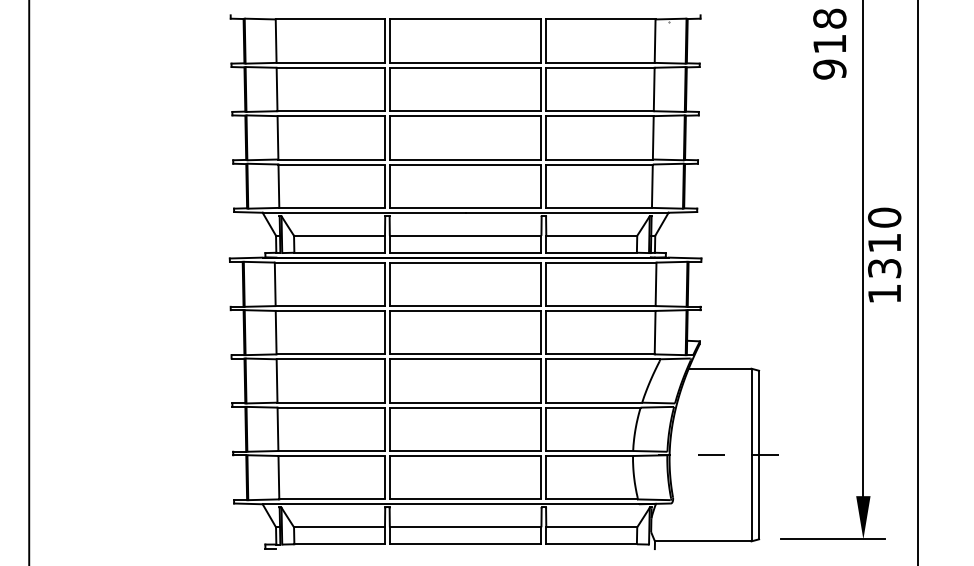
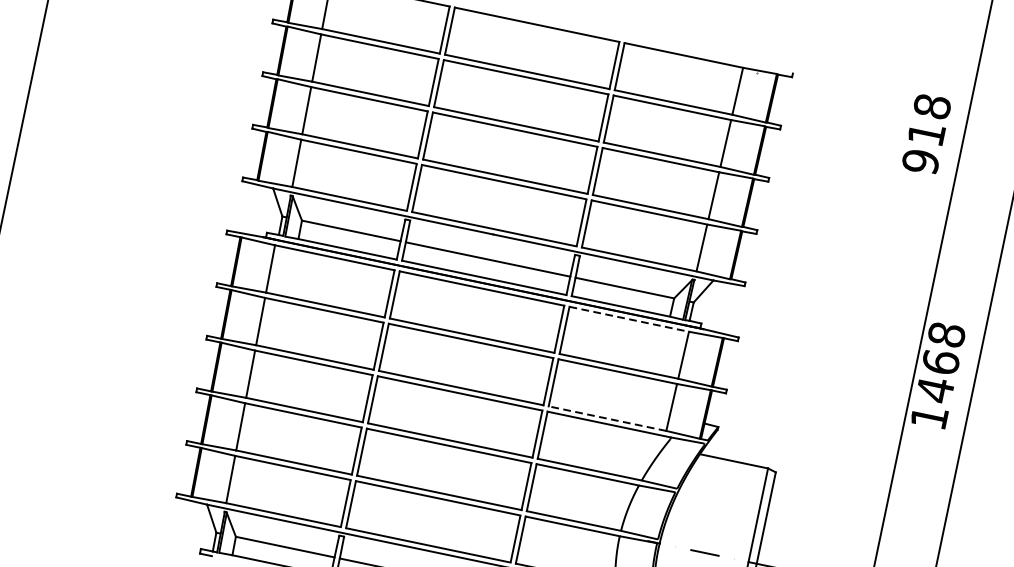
text: (884, 243) -> (940, 362), 1310 -> 1468
line: (601, 262) -> (629, 319), solid -> dashed
line: (600, 354) -> (607, 418), solid -> dashed

